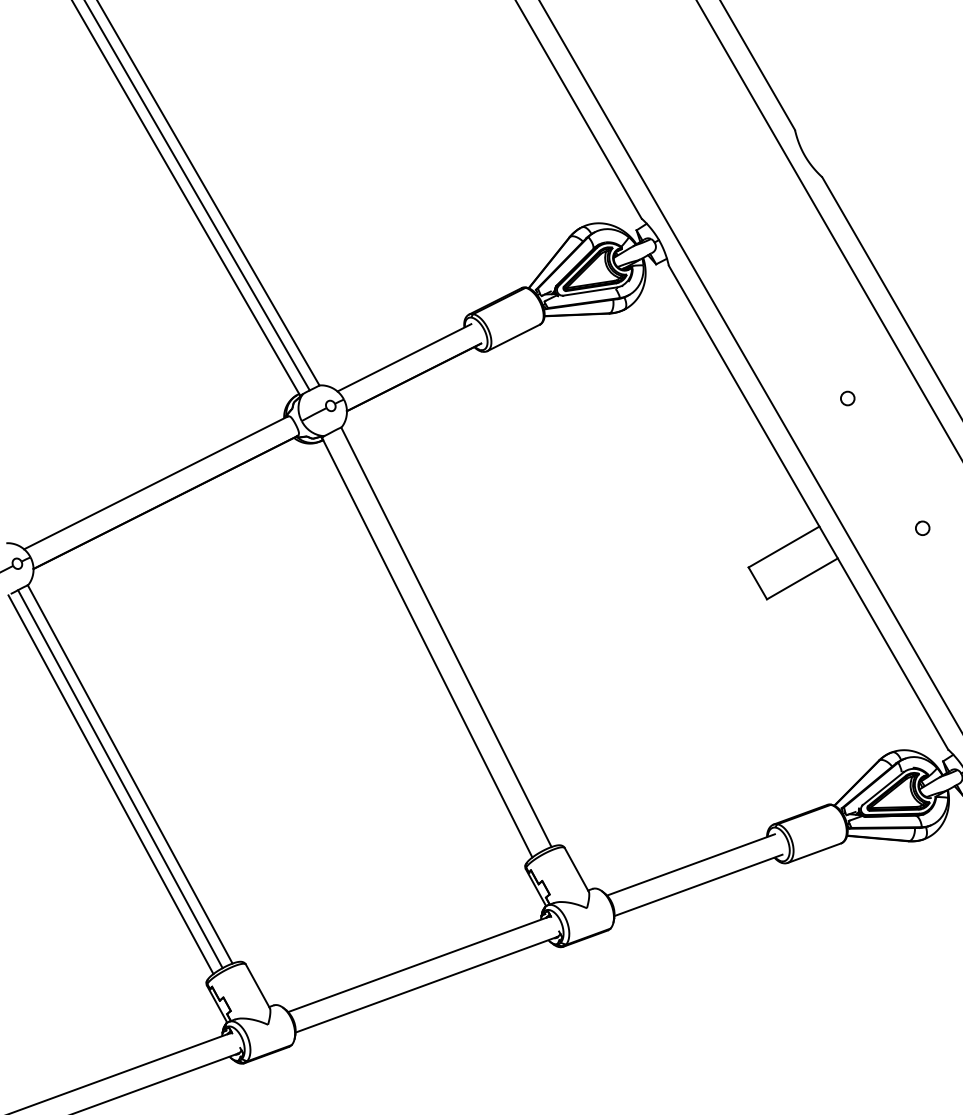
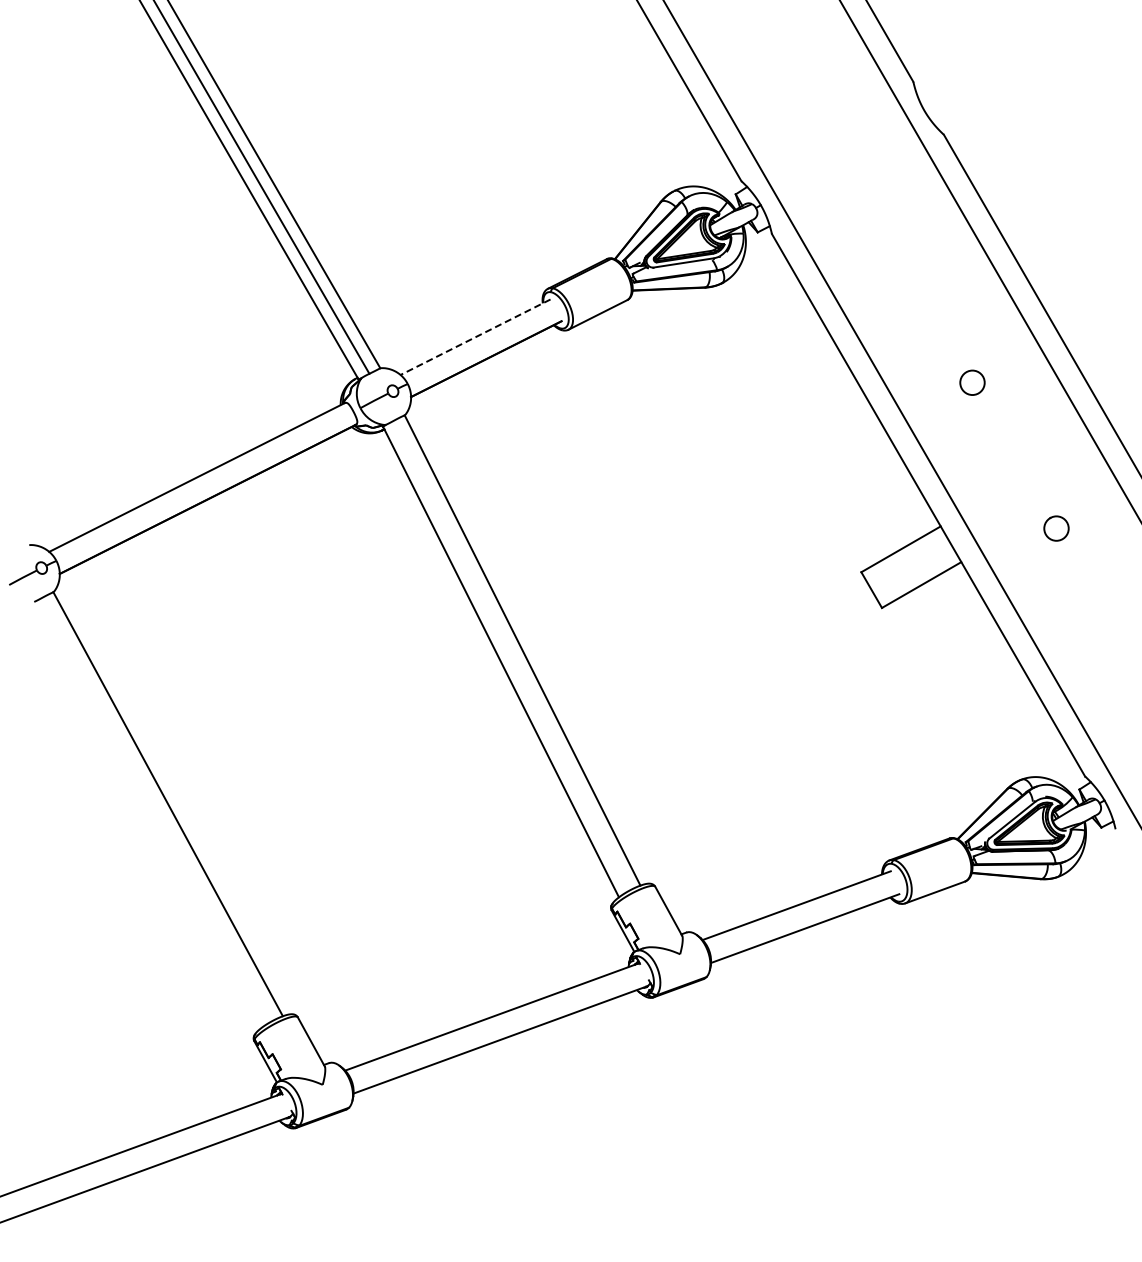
line: (404, 358) -> (475, 337), solid -> dashed
circle: (847, 398) -> (972, 382), size x1.6
circle: (922, 527) -> (1056, 527), size x1.6
line: (119, 779) -> (156, 809), removed
line: (110, 784) -> (146, 815), removed

